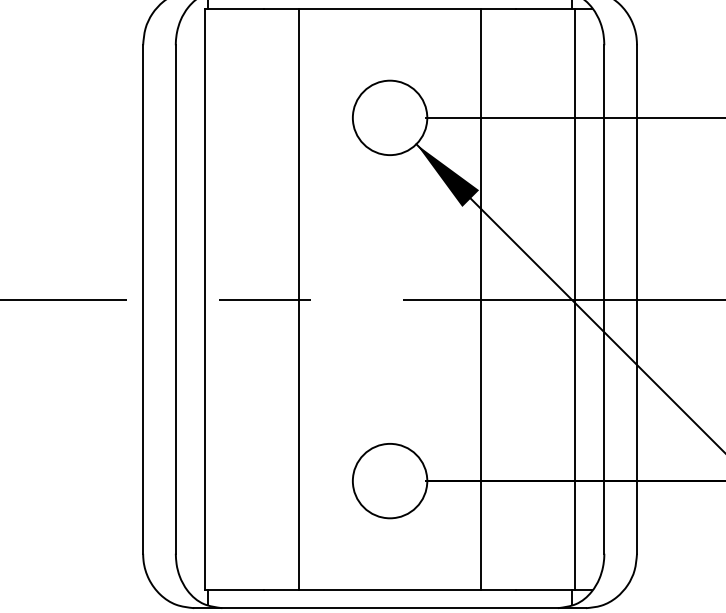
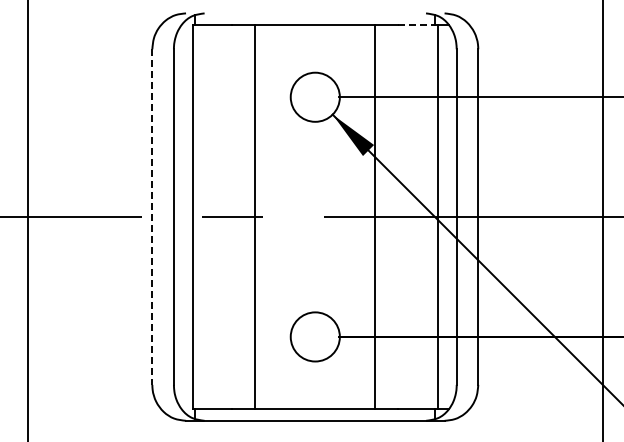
line: (544, 9) -> (417, 25), solid -> dashed
line: (143, 300) -> (152, 217), solid -> dashed

